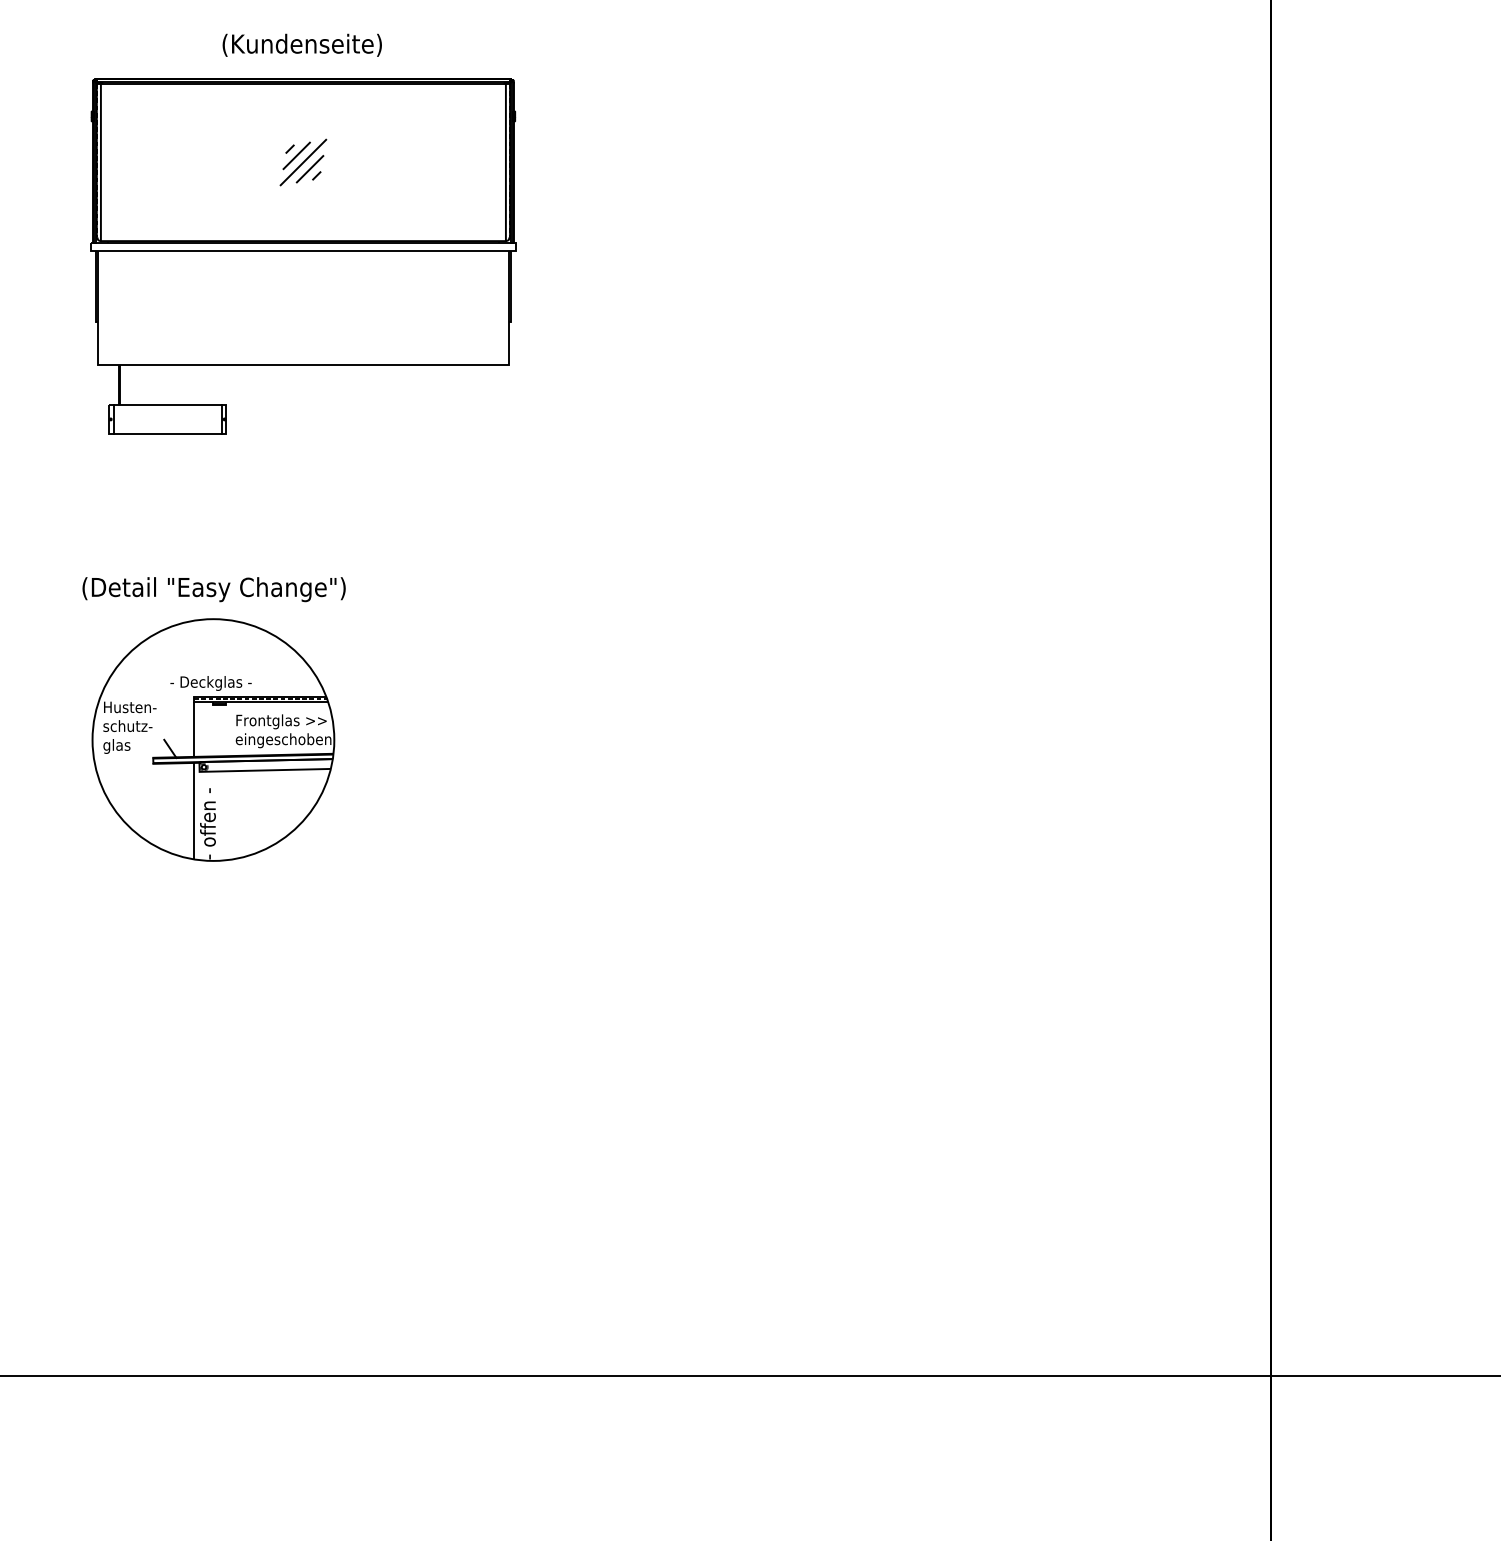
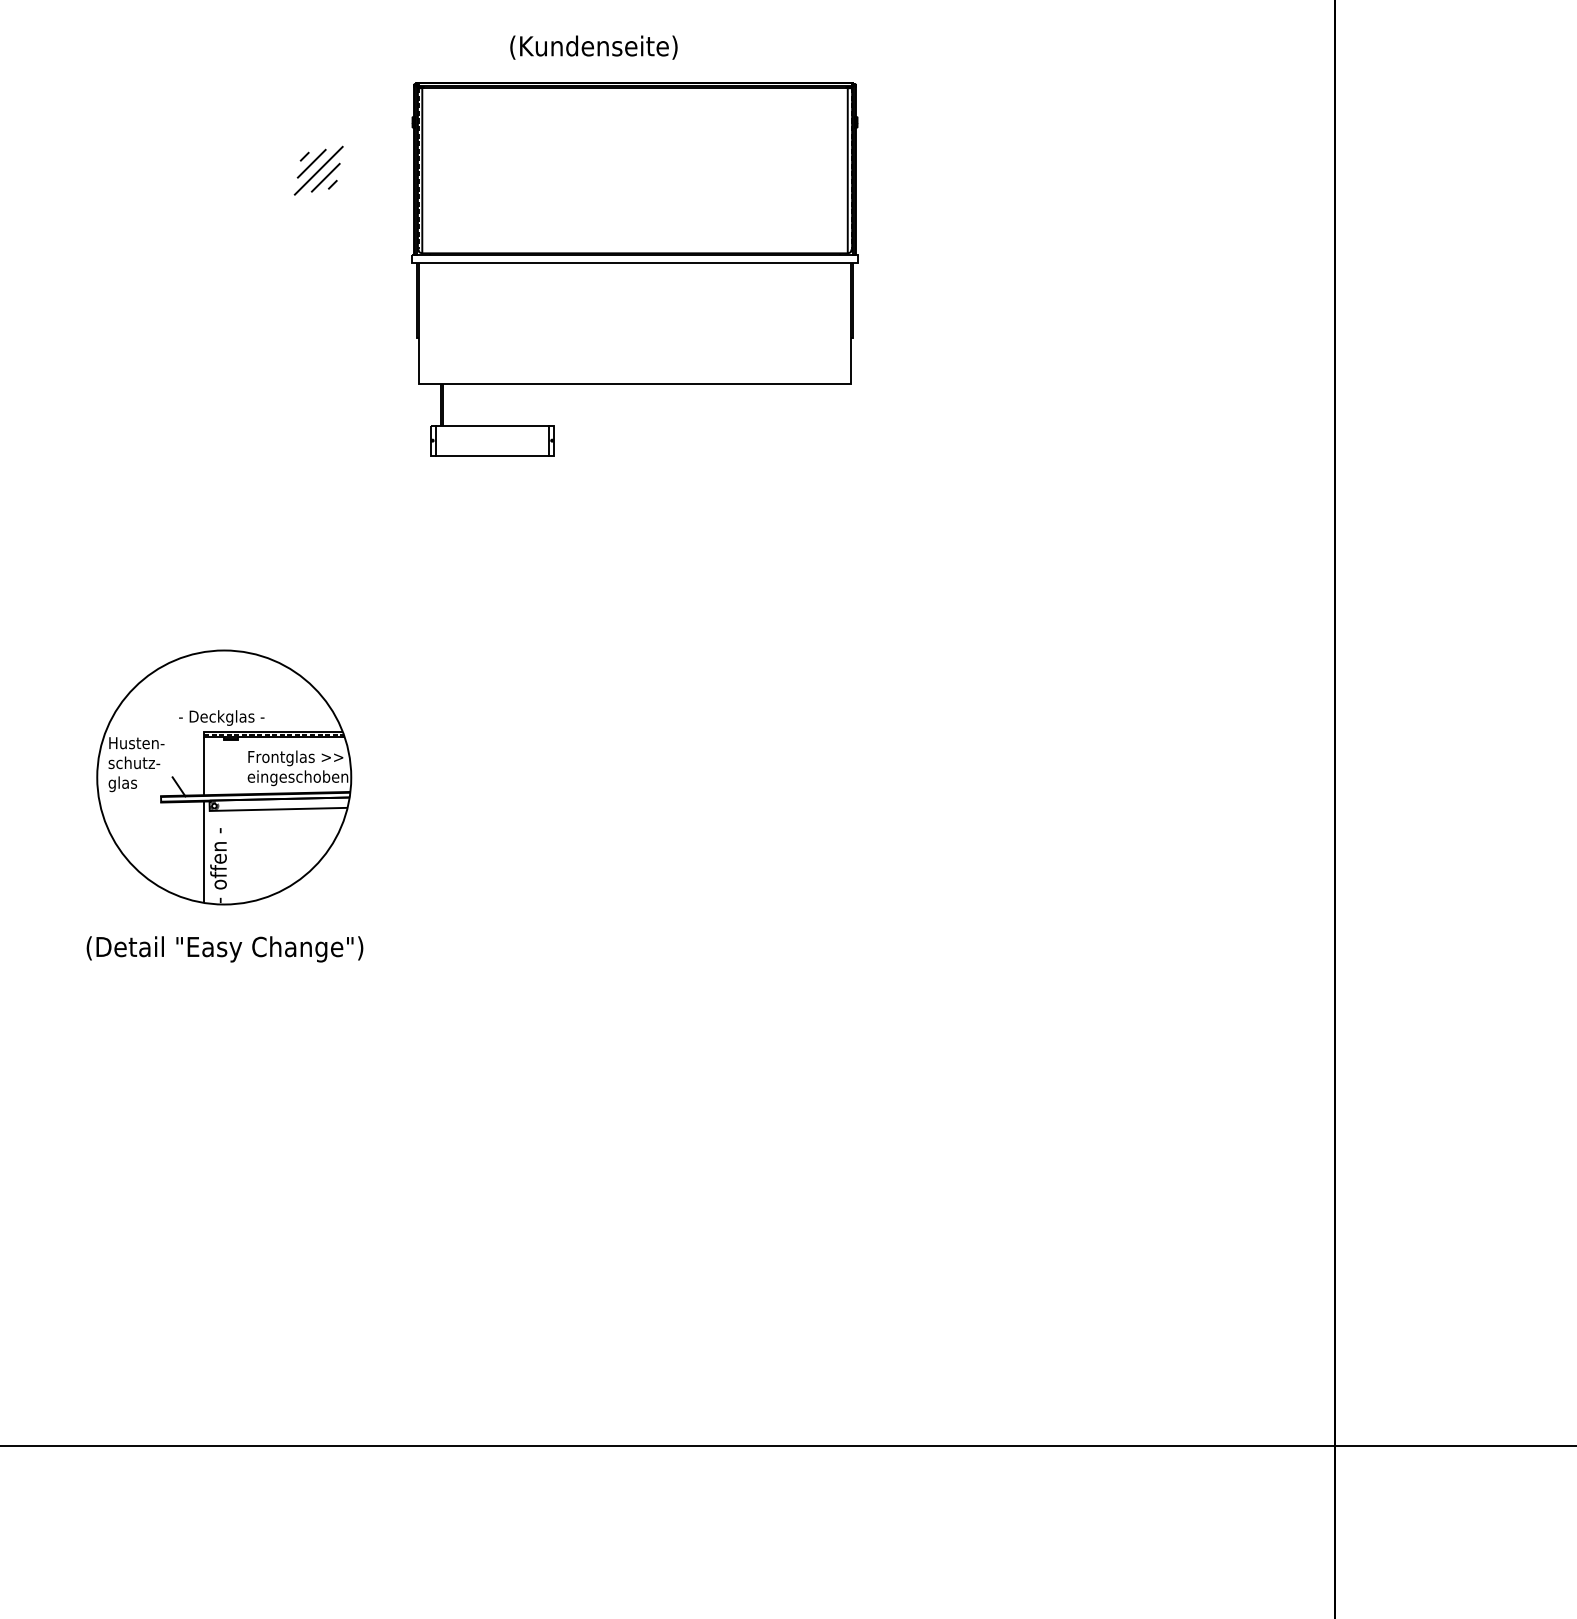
text: (301, 44) -> (593, 46), moved
part: (303, 256) -> (635, 269), moved
text: (213, 589) -> (224, 949), moved

